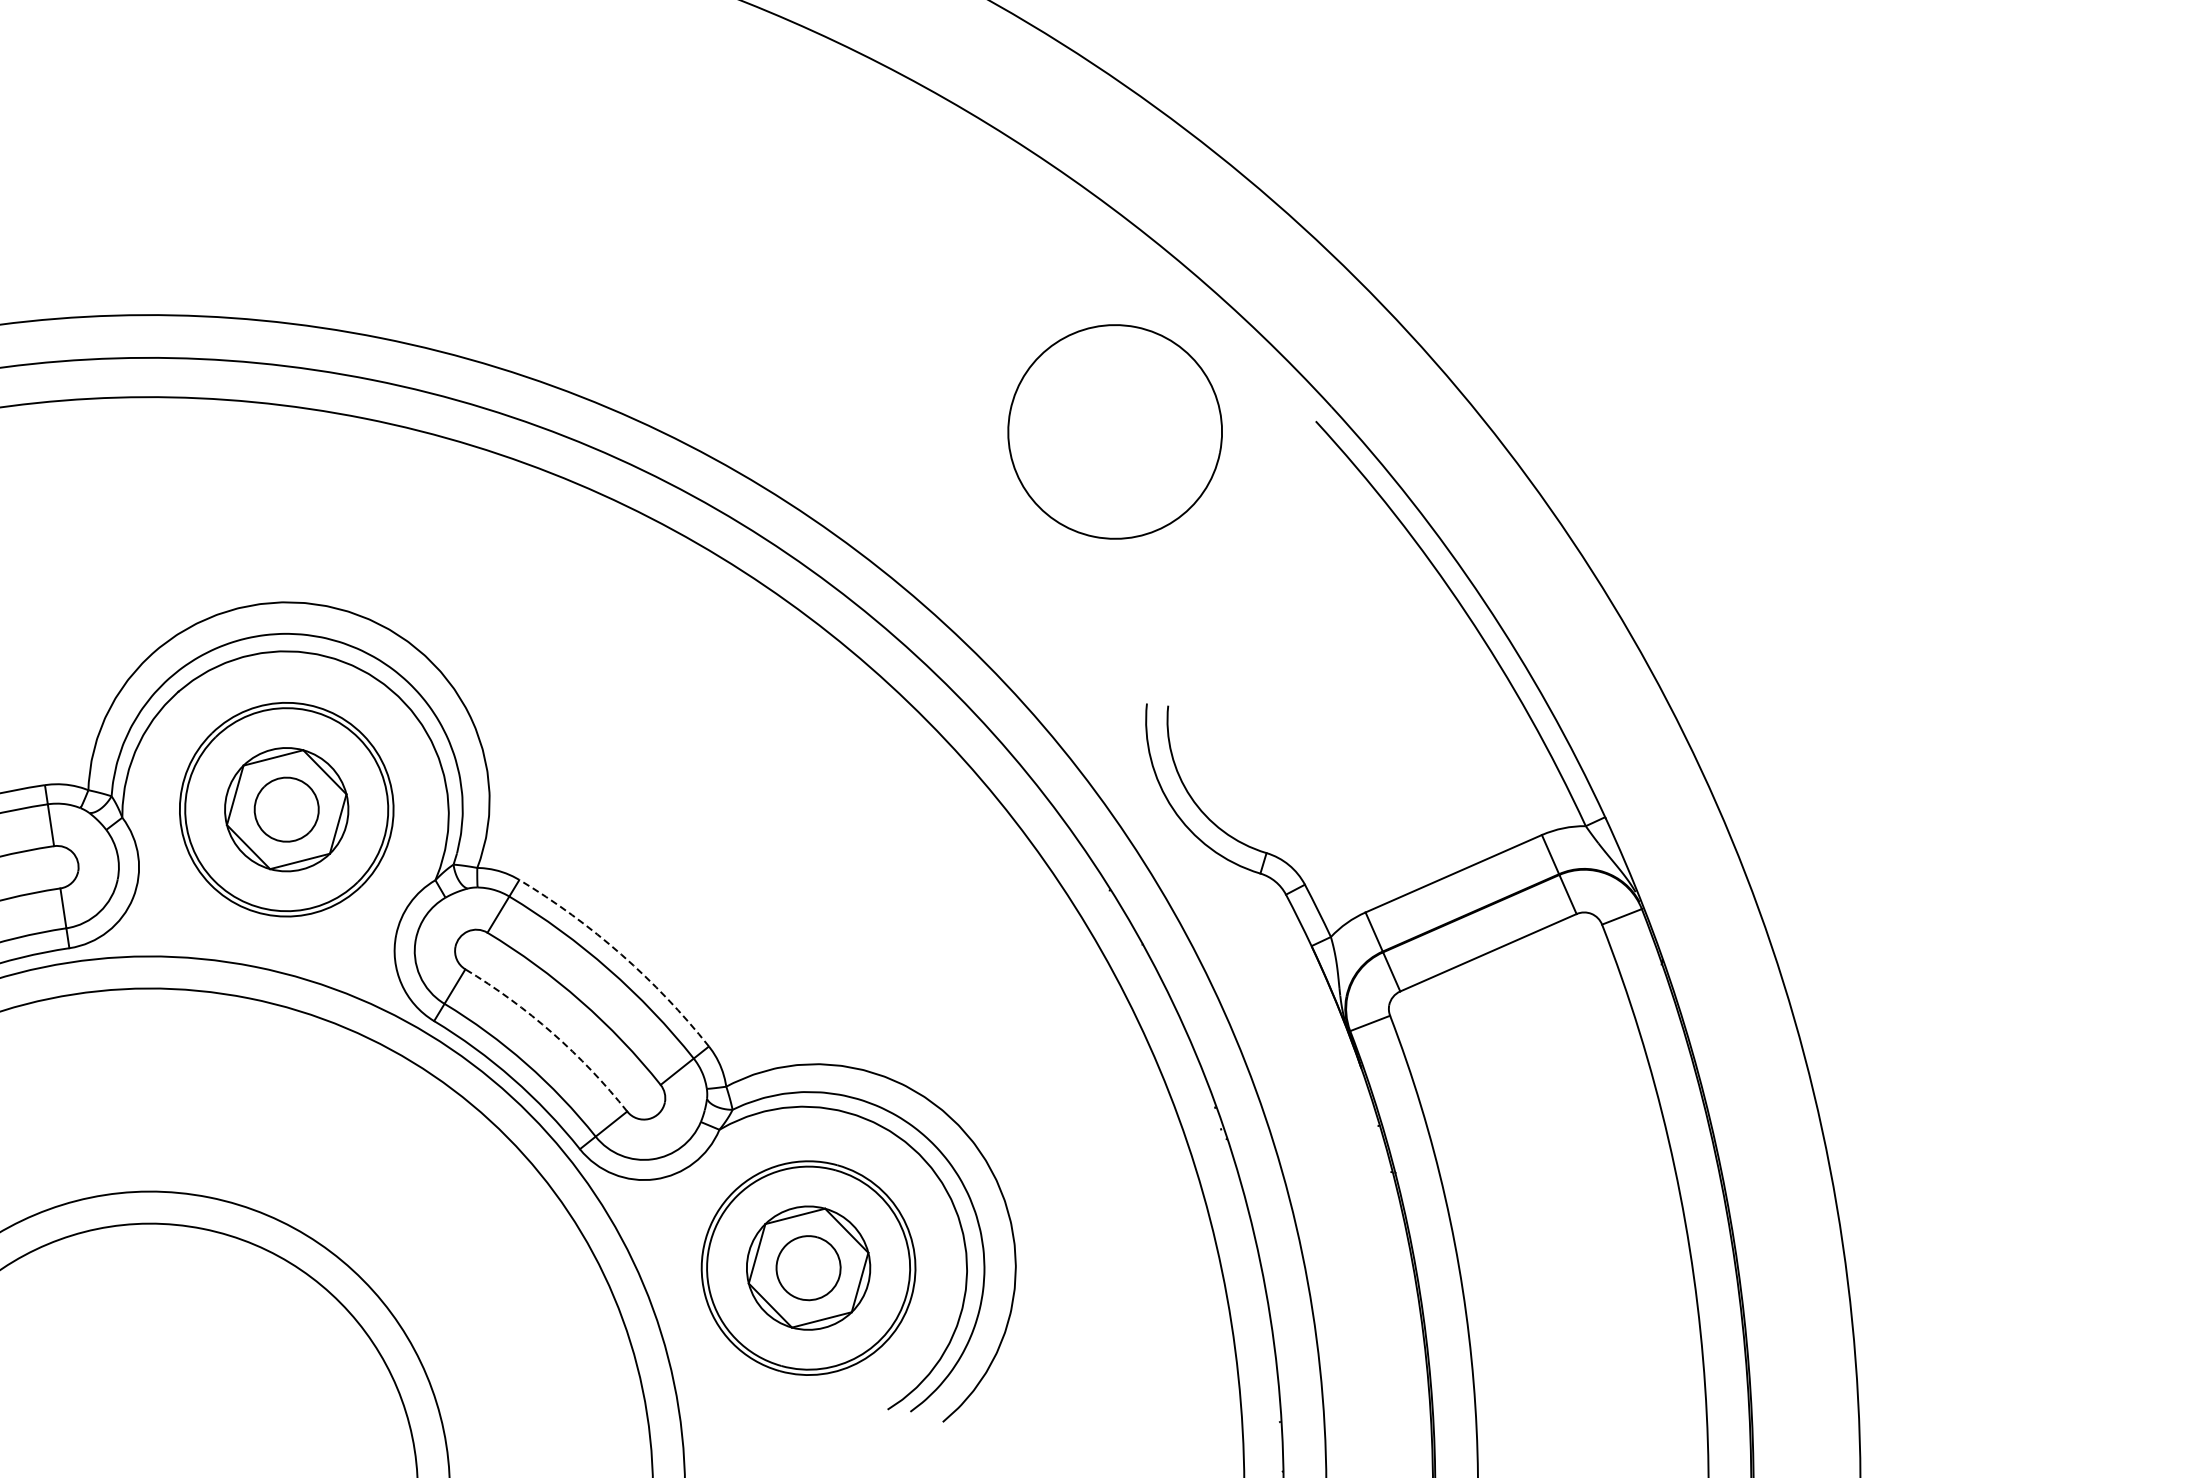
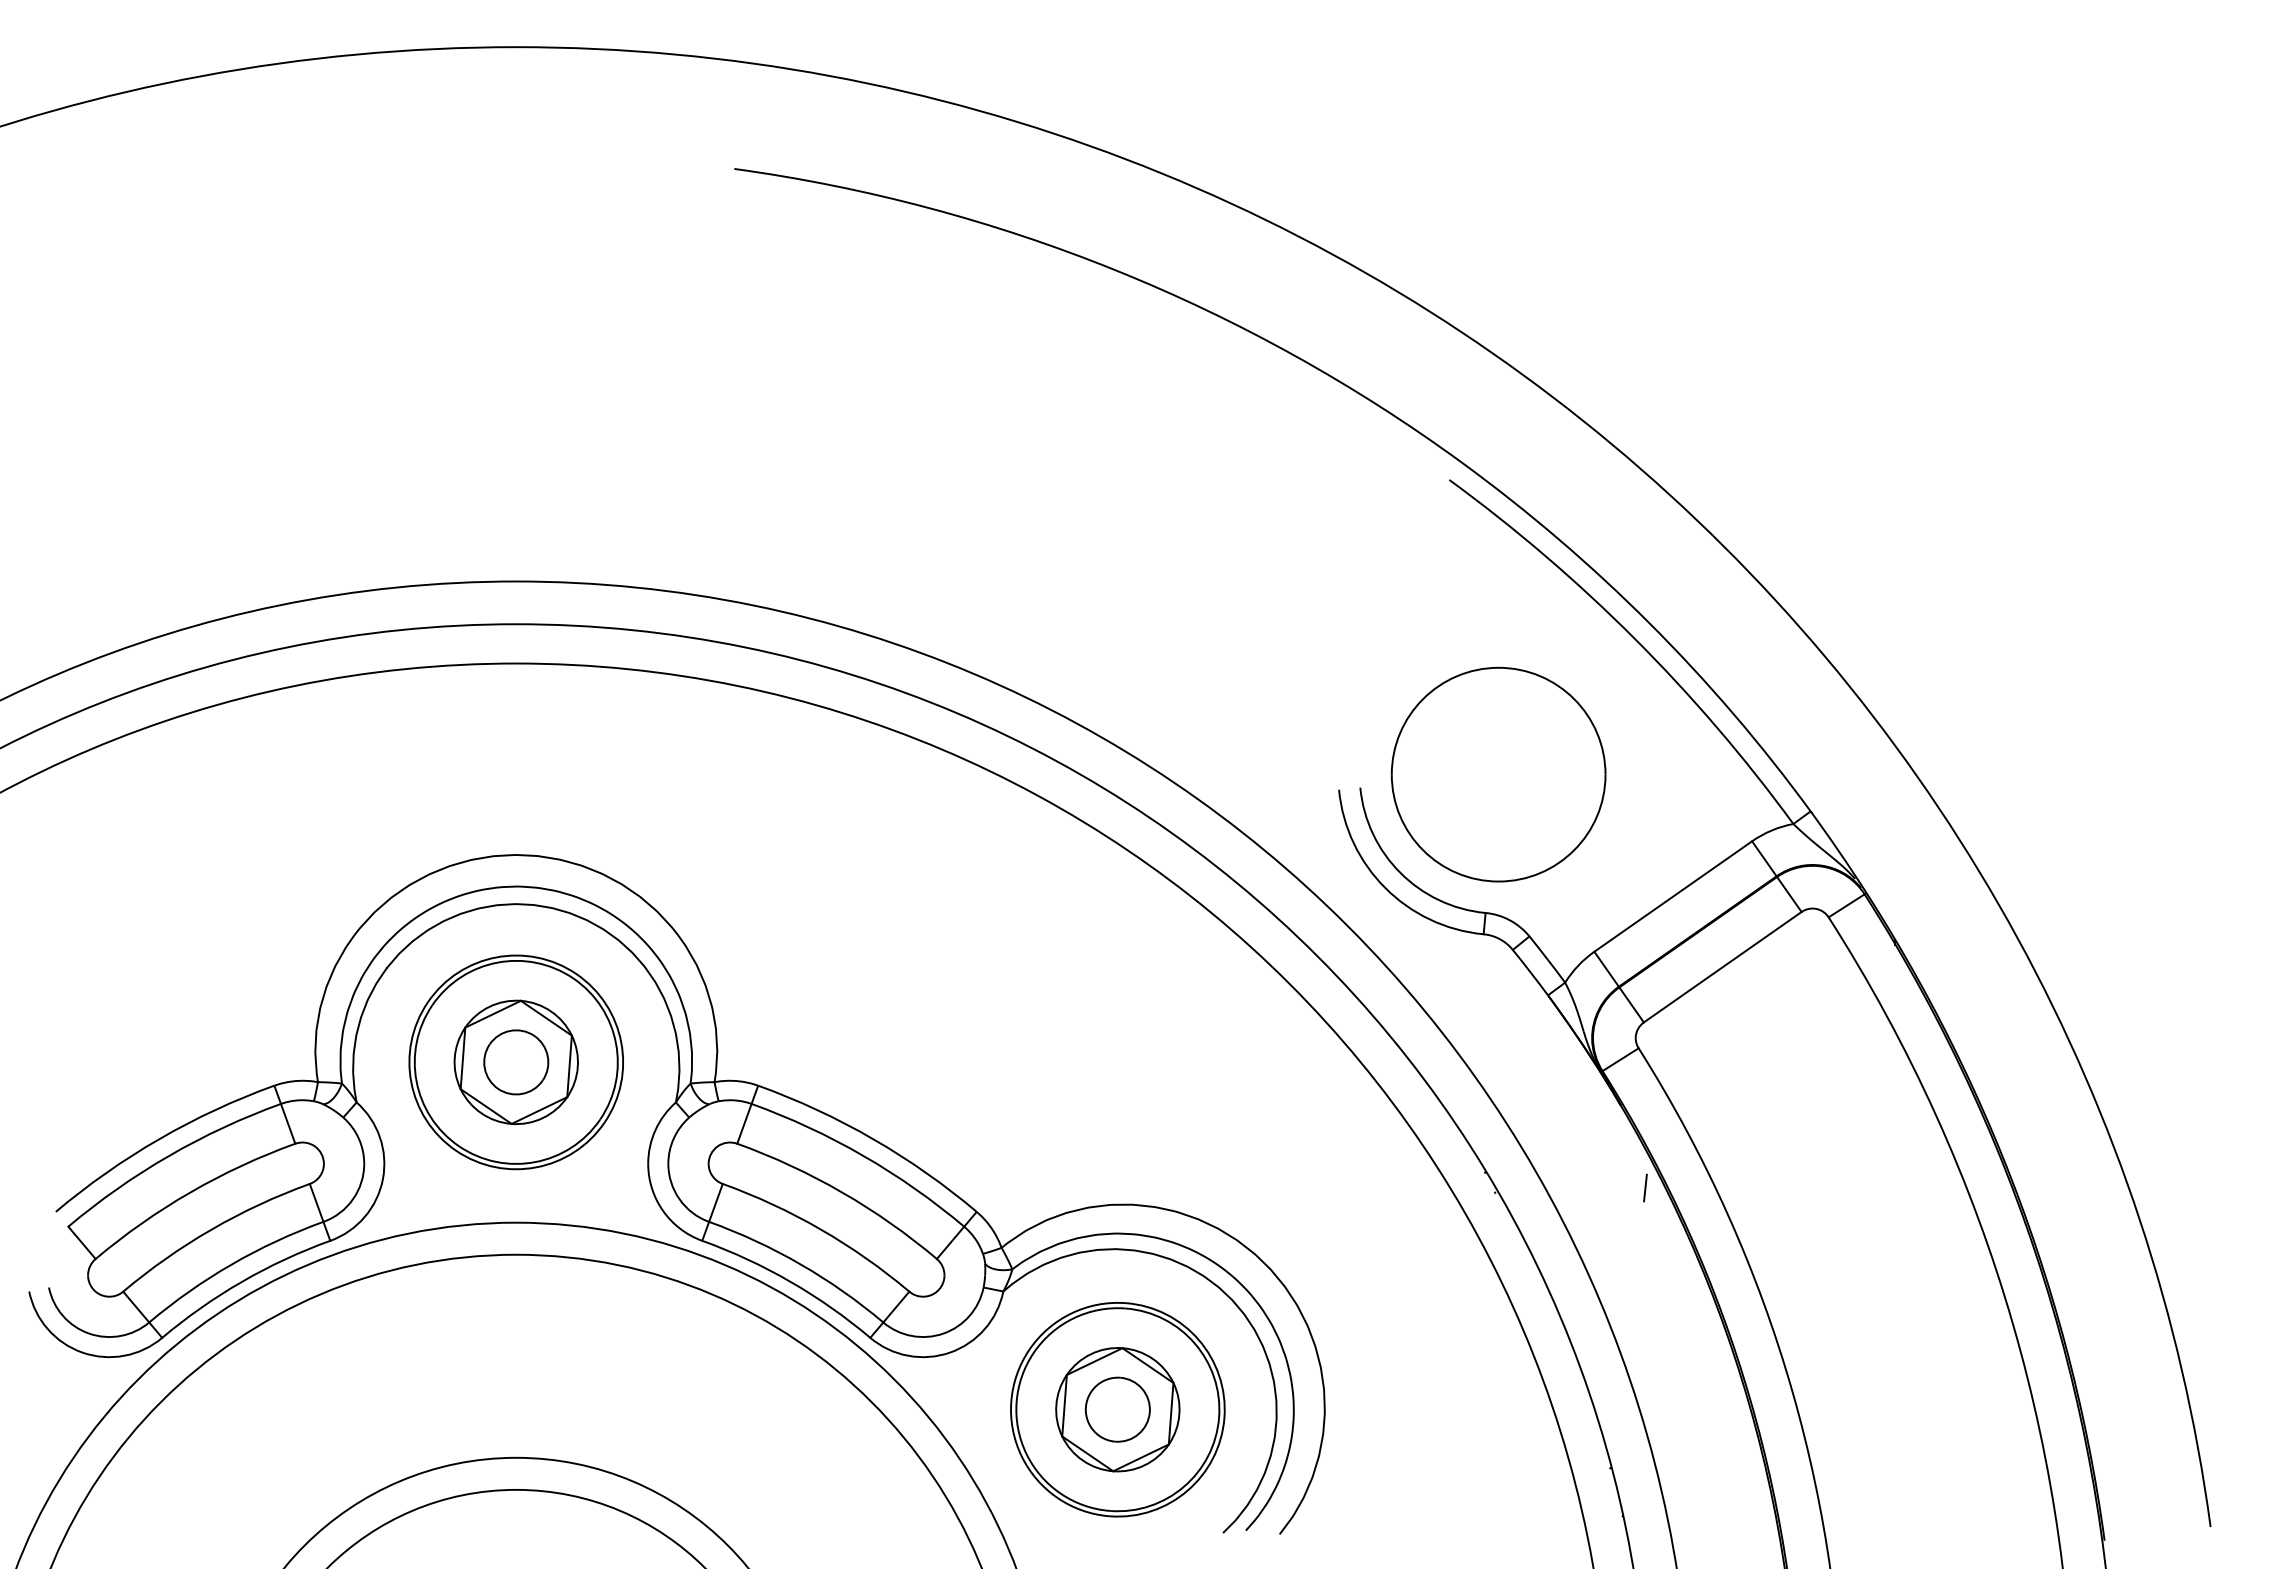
part: (1115, 431) -> (1498, 774), moved
arc: (621, 955) -> (873, 1139), dashed -> solid
arc: (552, 1033) -> (820, 1229), dashed -> solid
line: (1369, 1153) -> (1645, 1187), added

